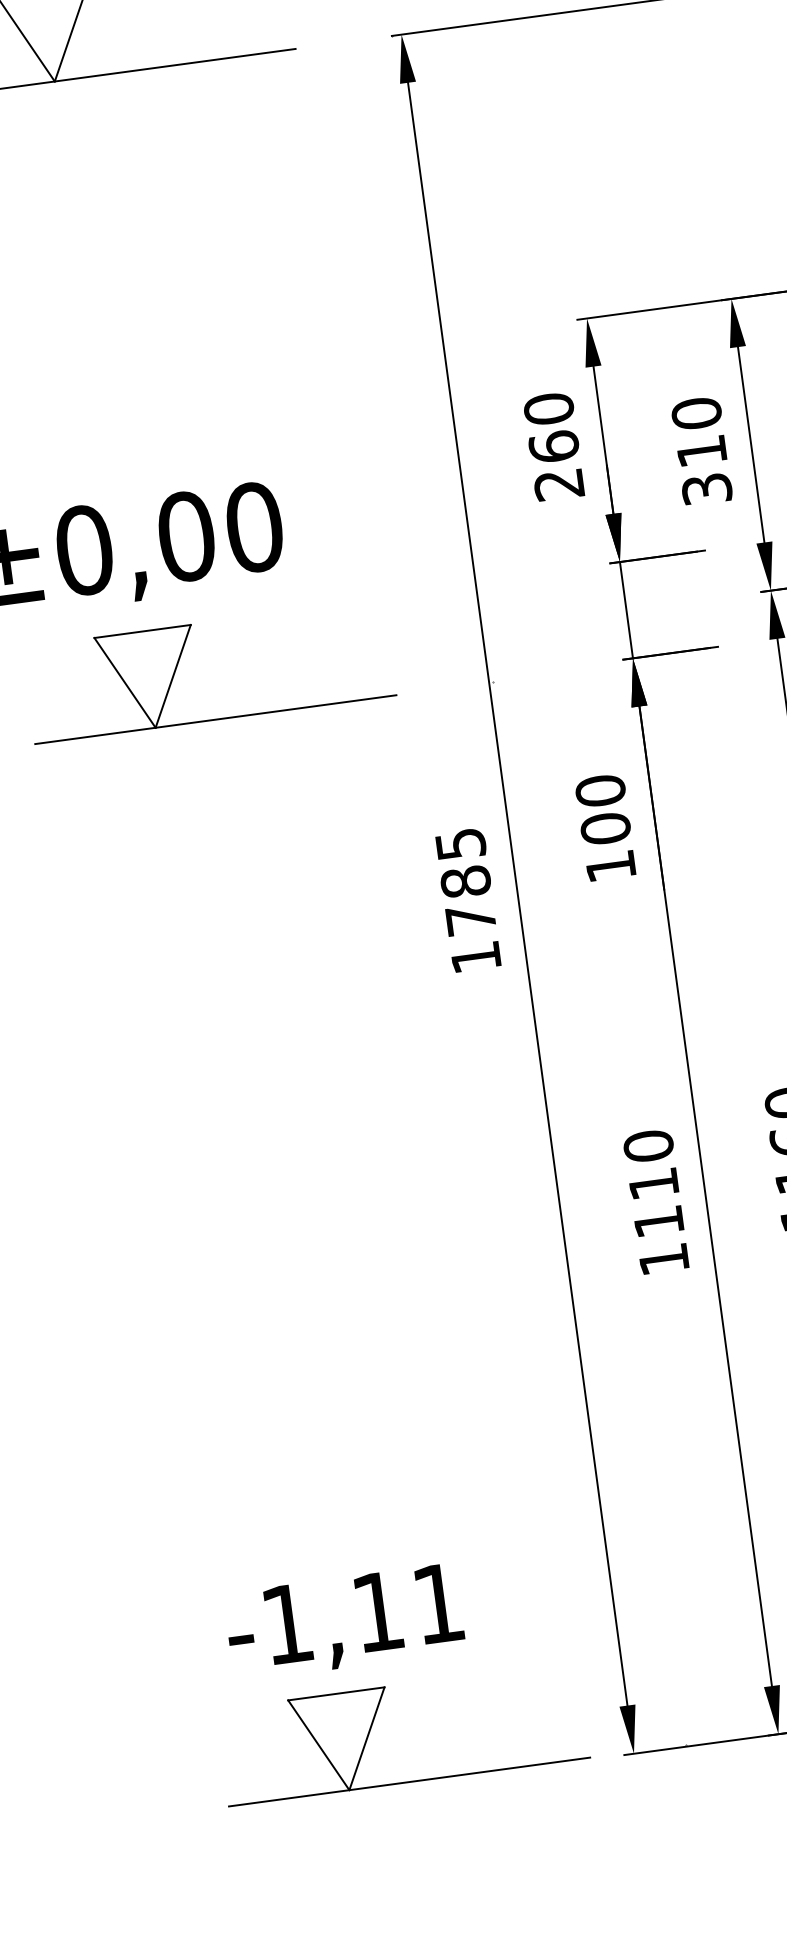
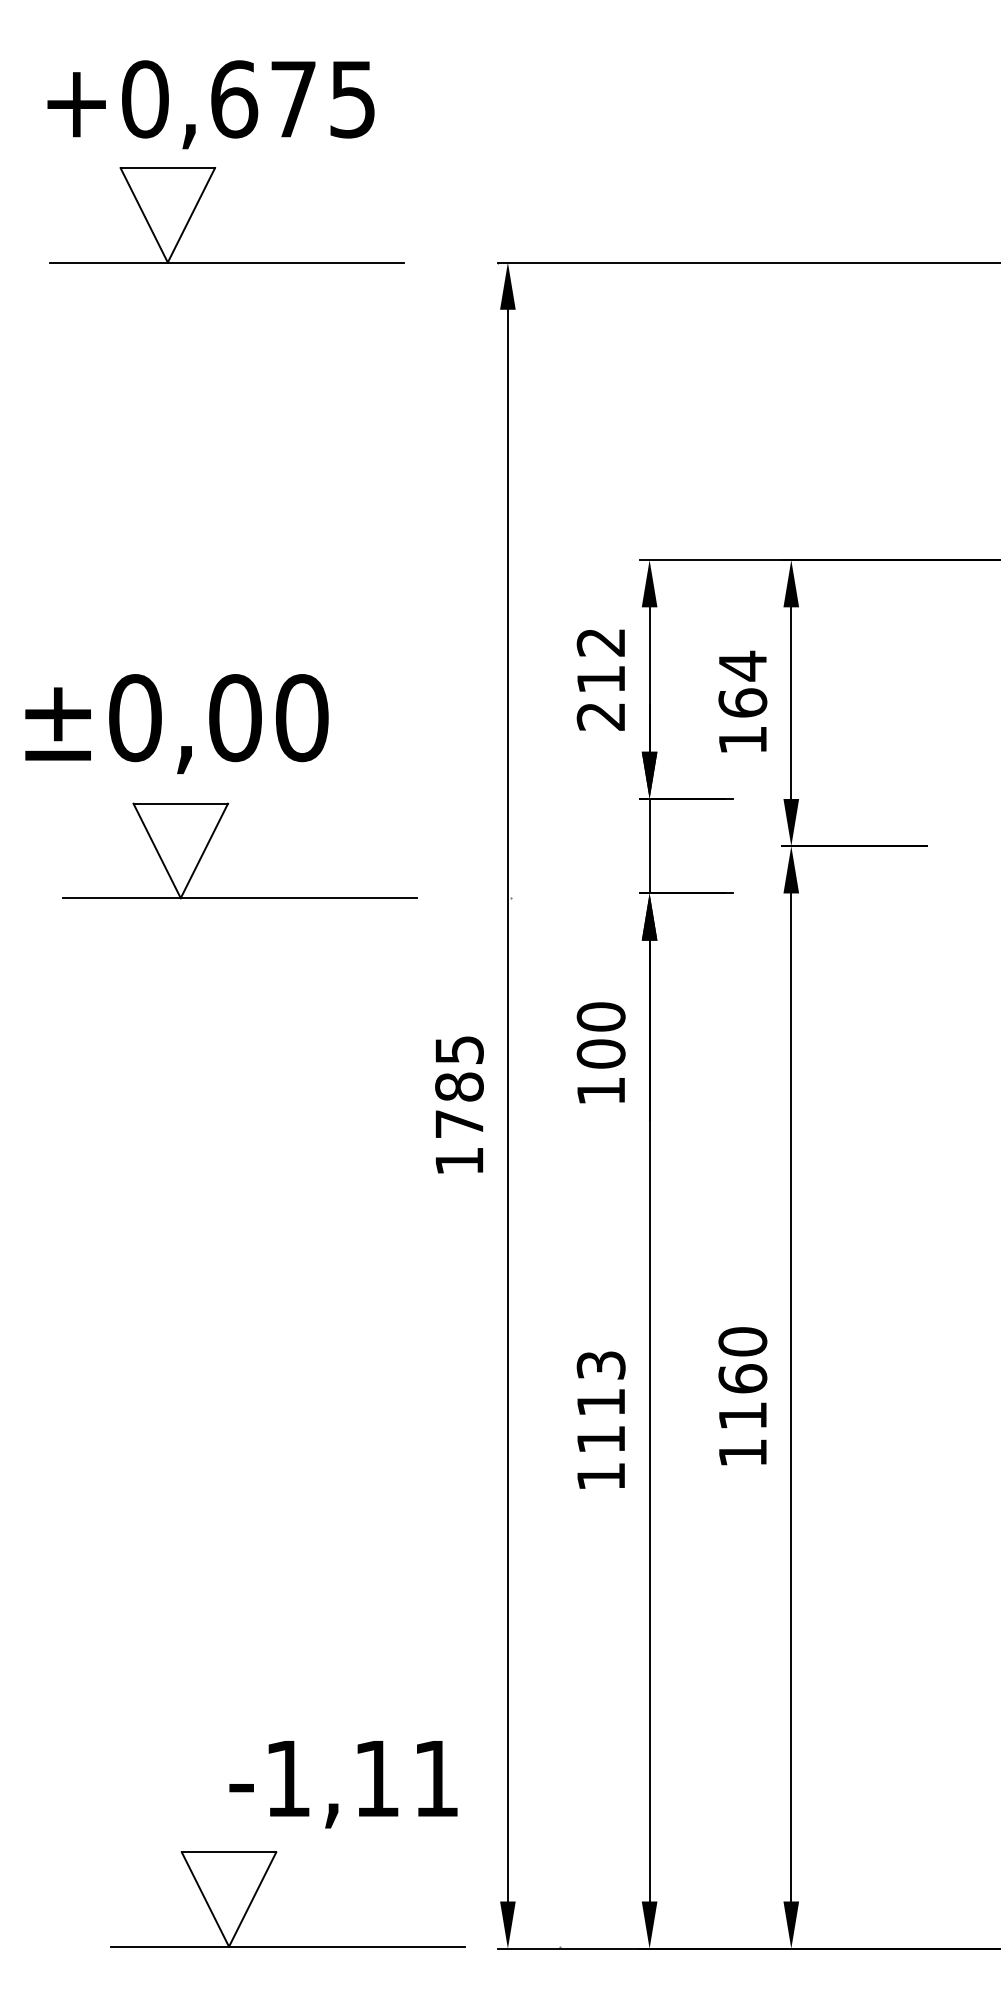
text: (550, 427) -> (600, 660), 260 -> 212
text: (701, 450) -> (742, 702), 310 -> 164
text: (647, 1146) -> (600, 1365), 1110 -> 1113
text: (344, 1622) -> (343, 1784), moved

